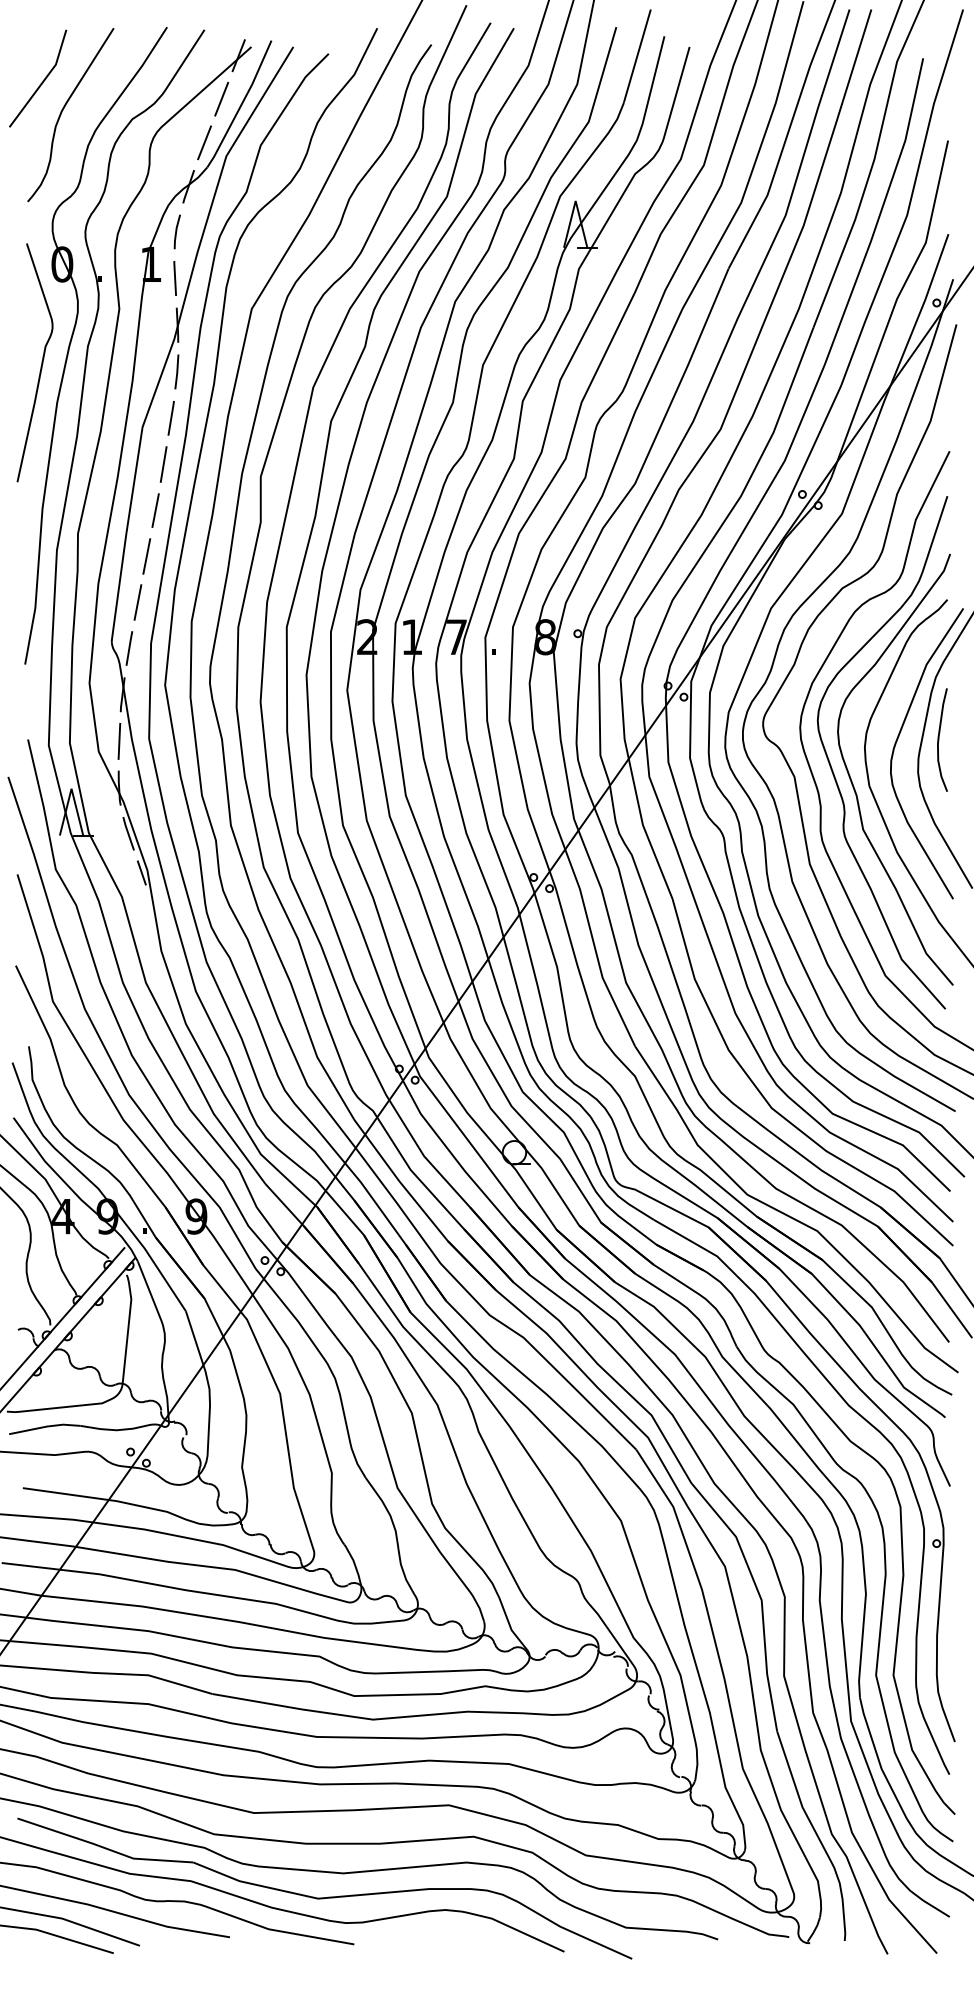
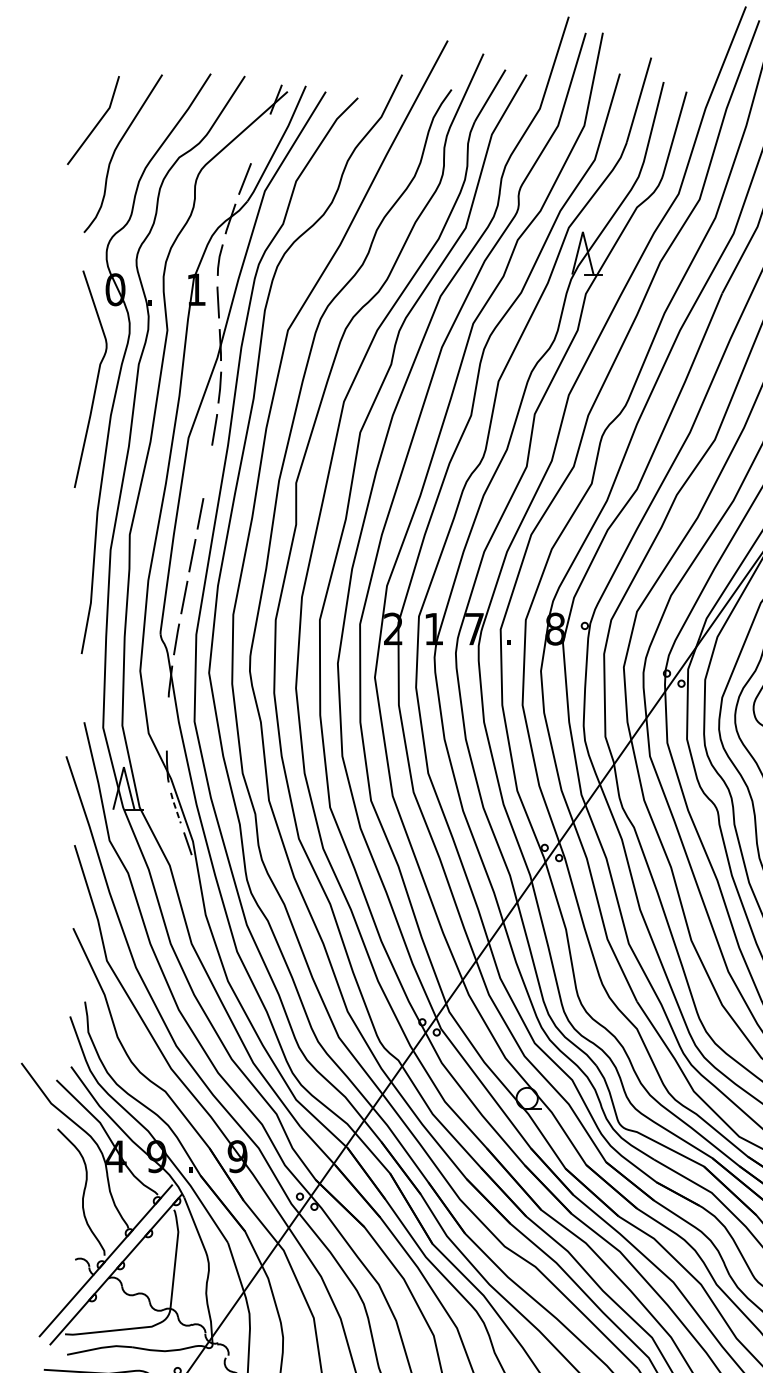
line: (221, 98) -> (260, 138), removed
line: (163, 464) -> (207, 471), removed
line: (119, 740) -> (167, 723), removed
line: (128, 833) -> (175, 807), solid -> dashed

